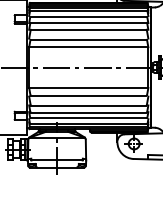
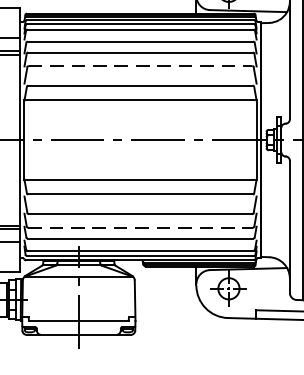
line: (89, 29) -> (141, 65), solid -> dashed
line: (88, 112) -> (140, 227), solid -> dashed

